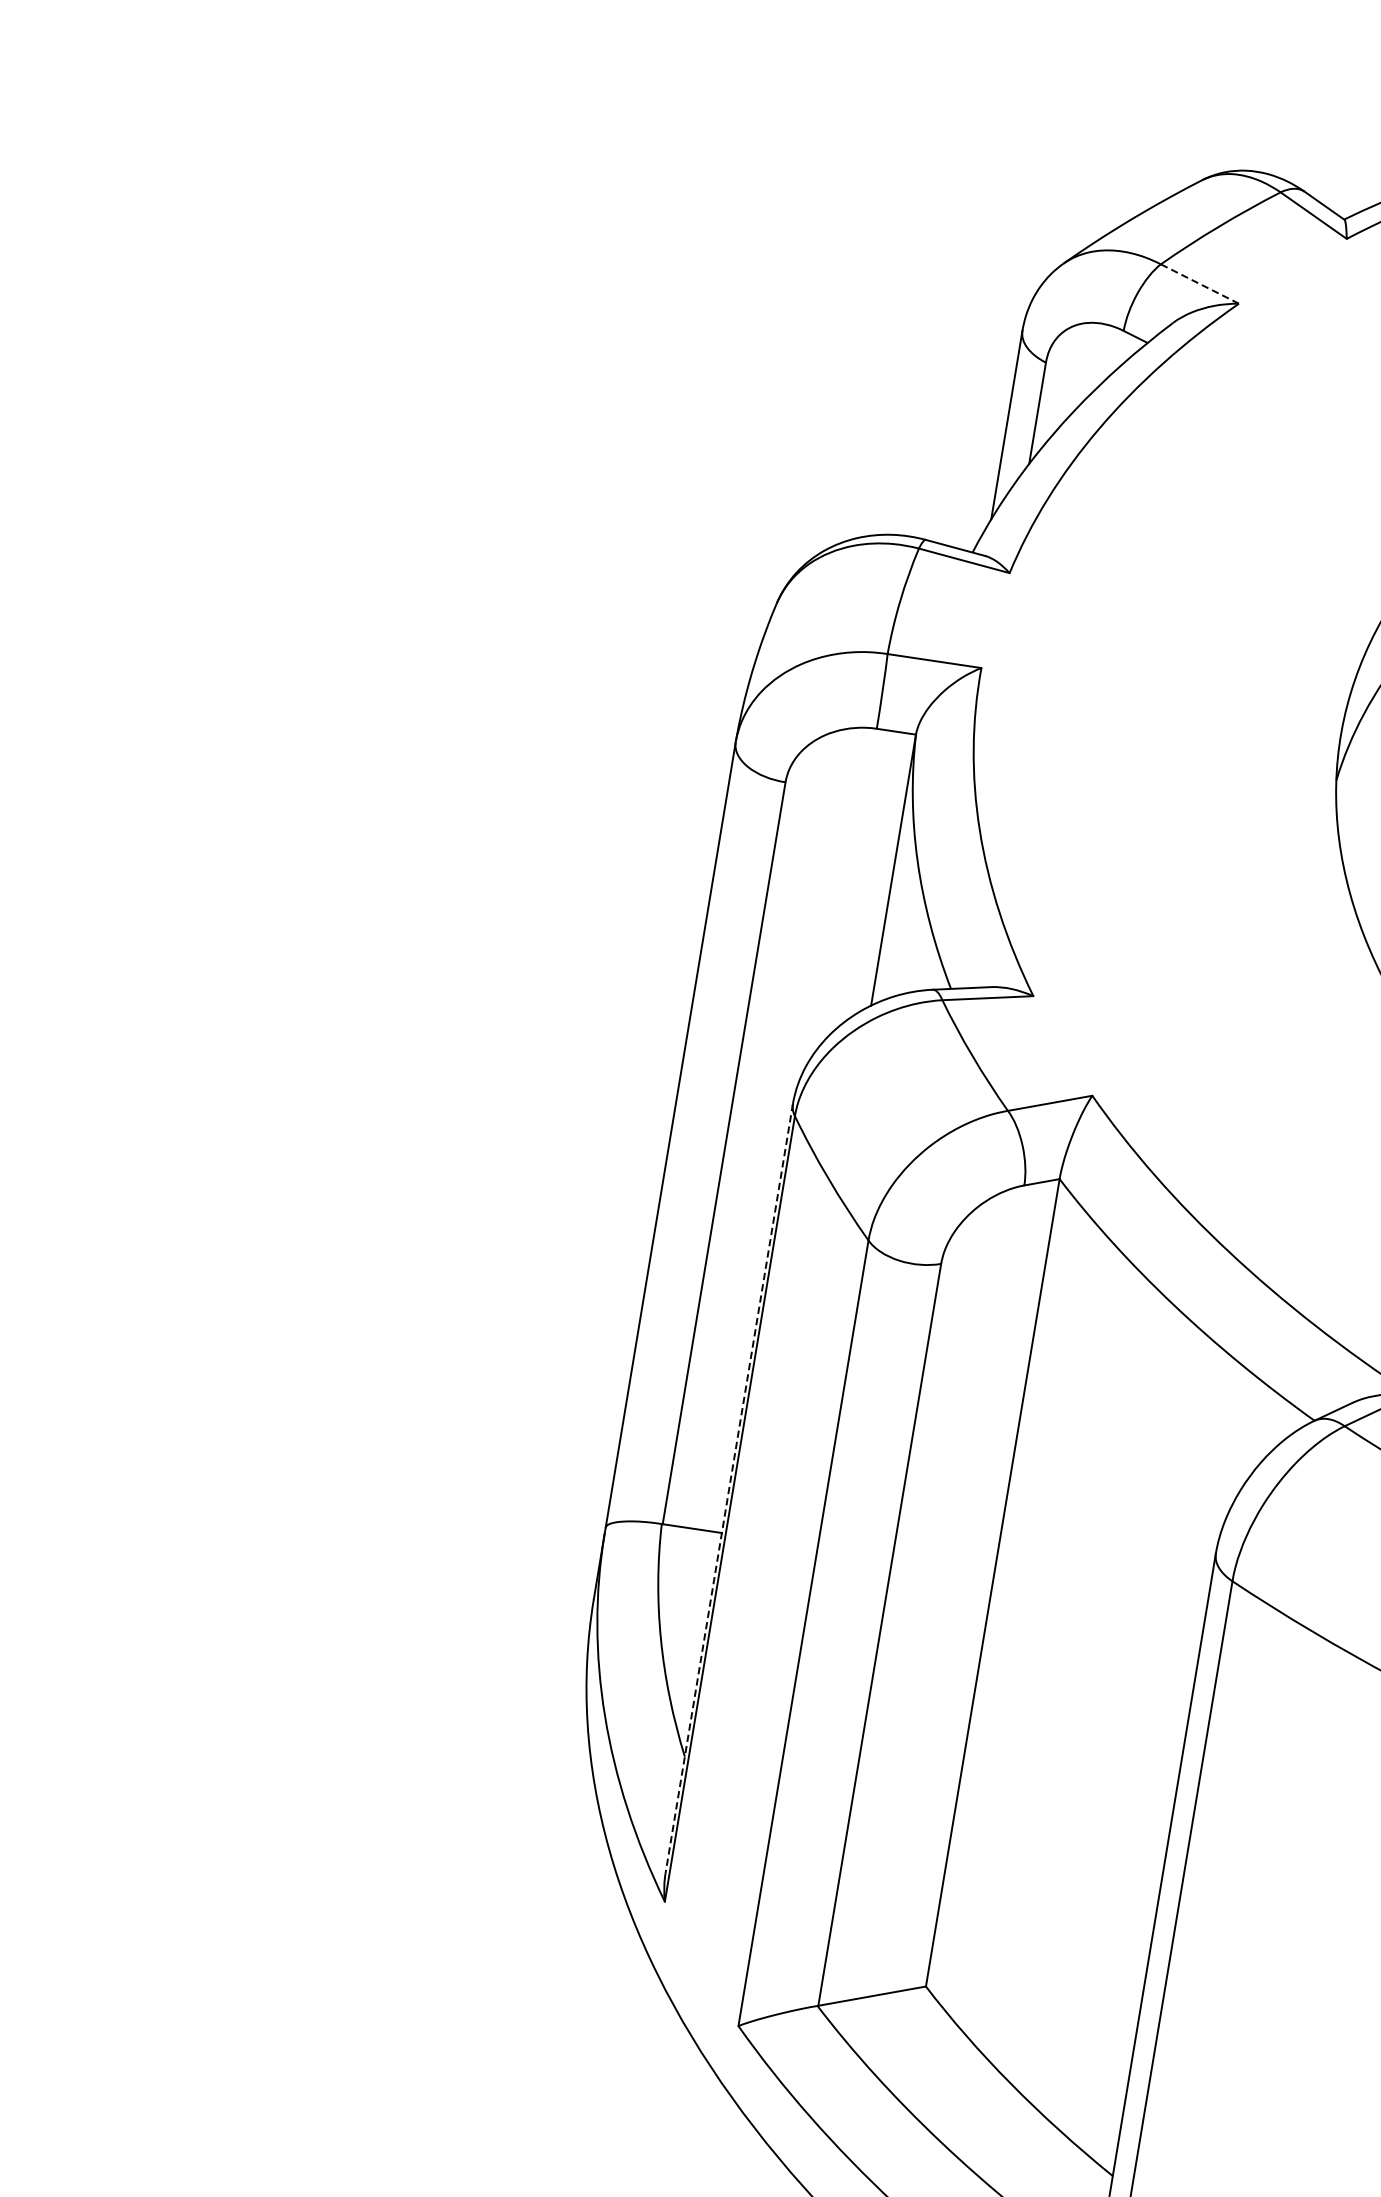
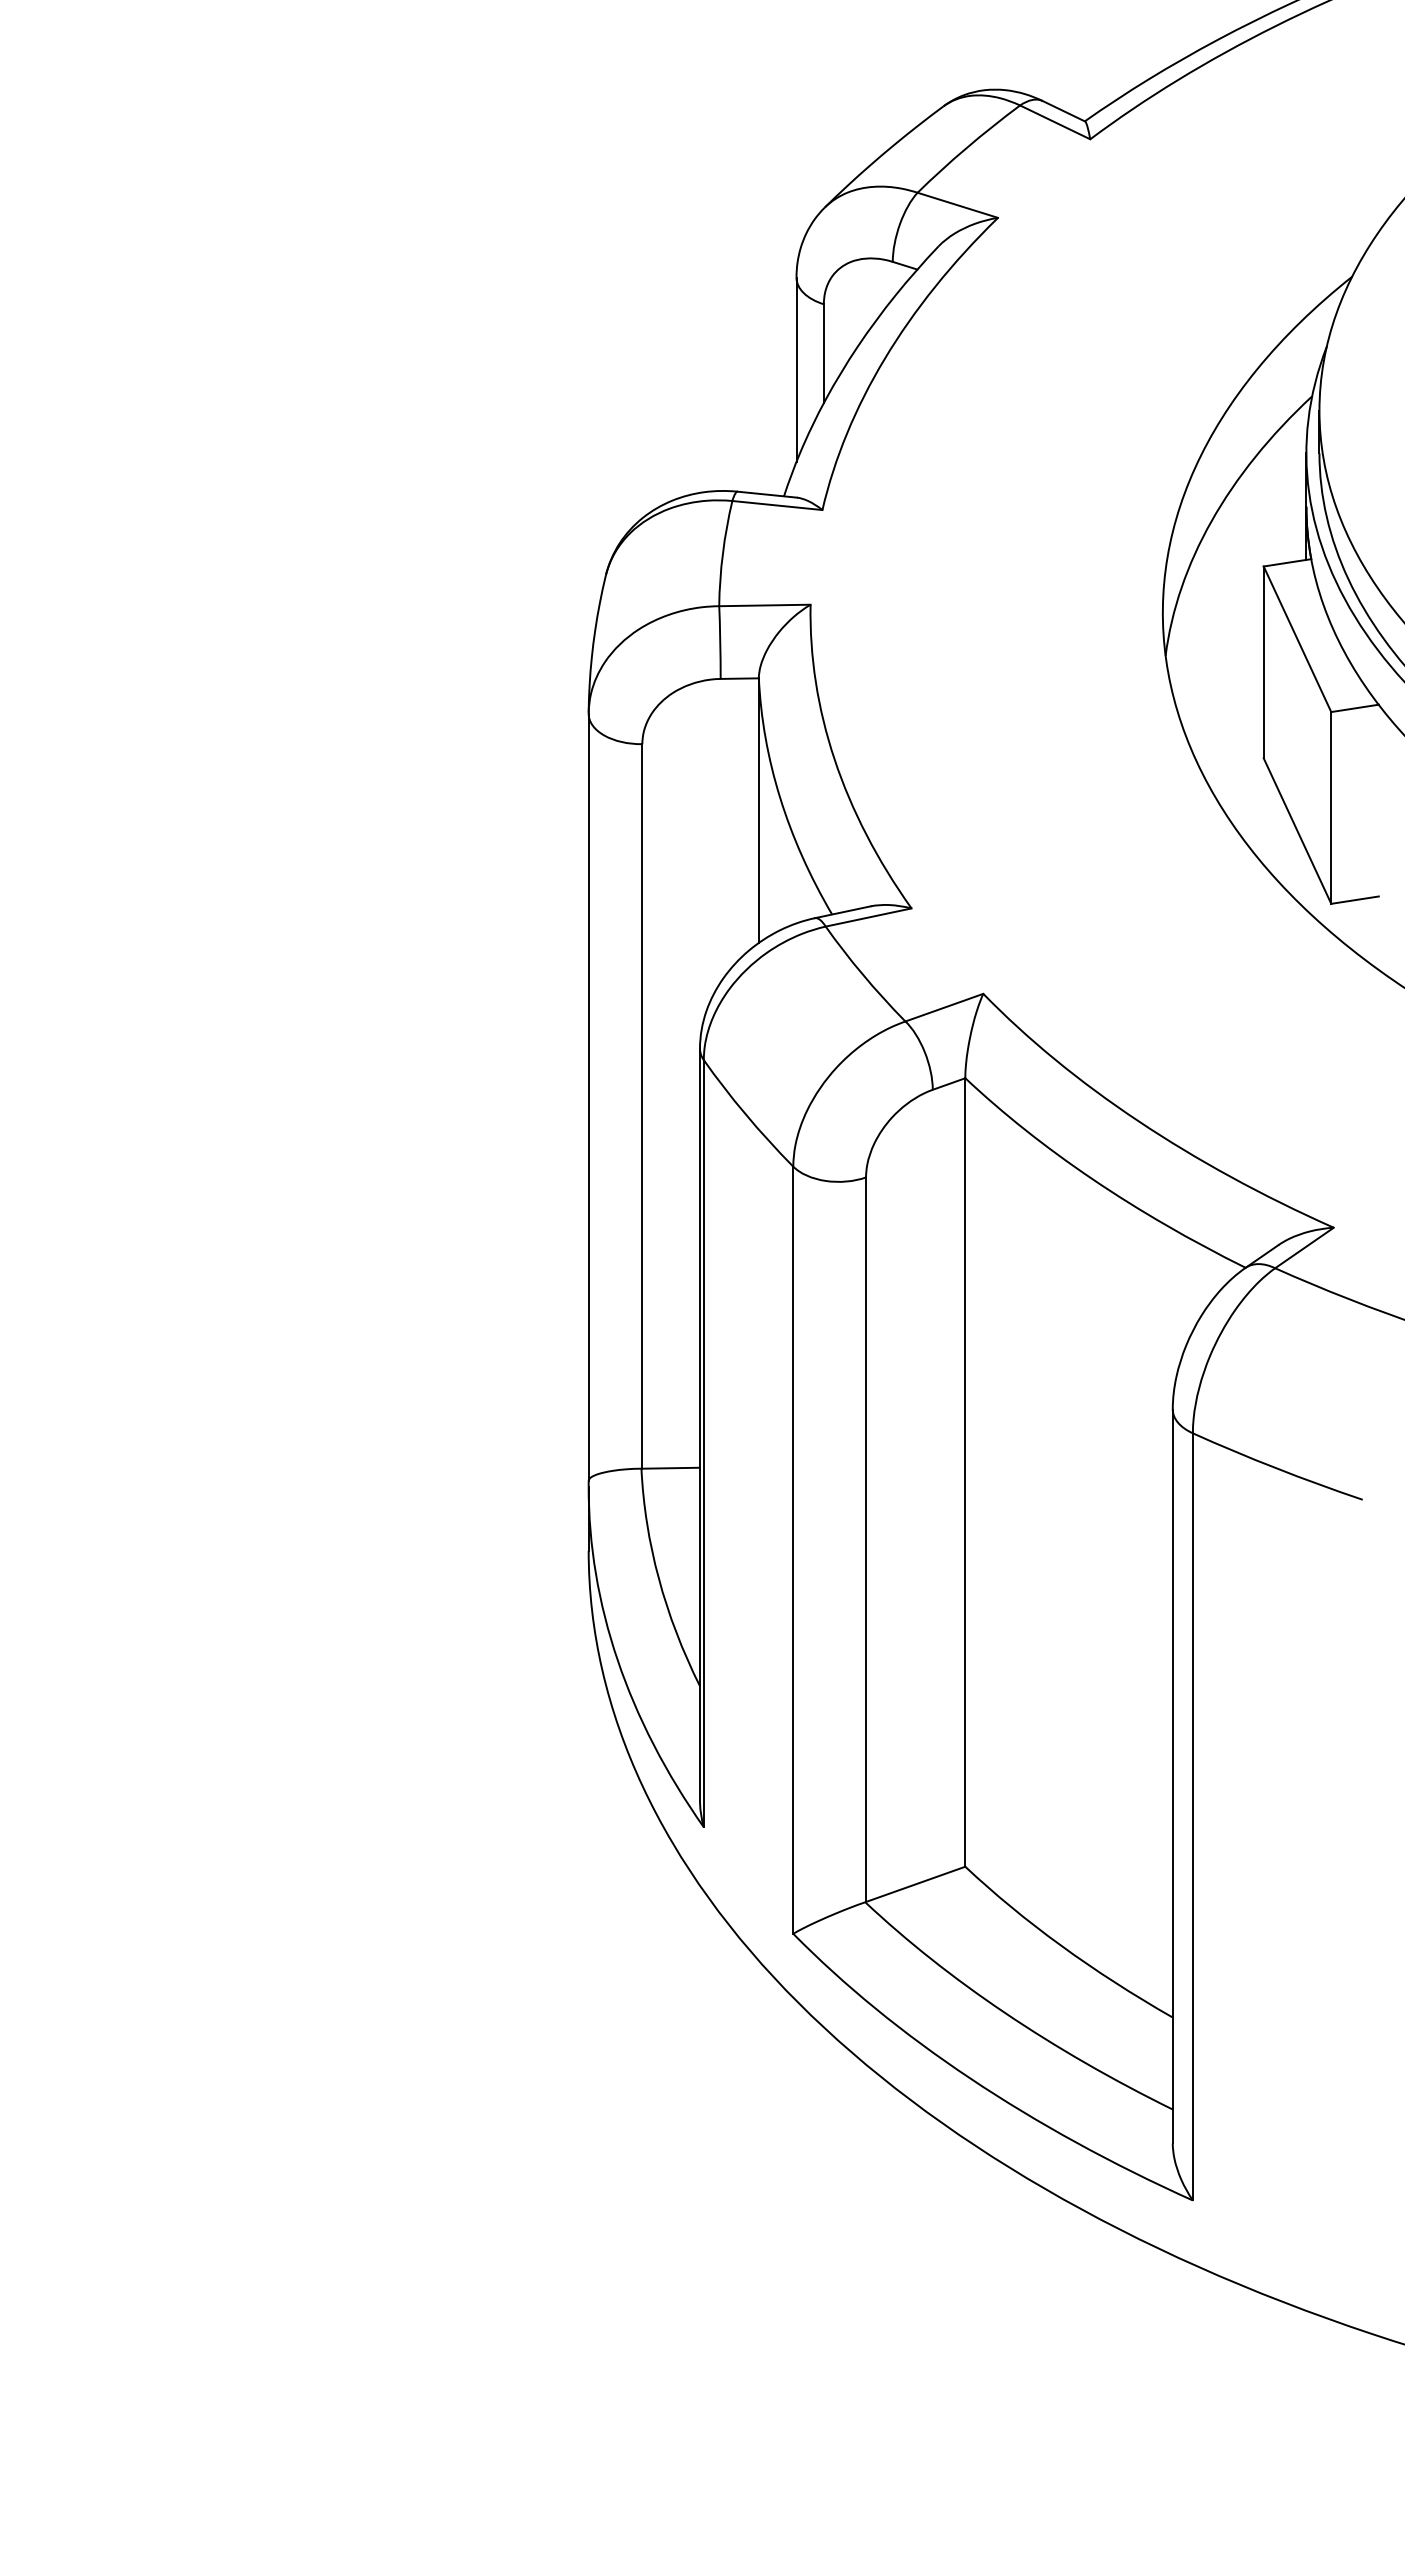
line: (1199, 284) -> (957, 205), dashed -> solid
line: (728, 1488) -> (699, 1424), dashed -> solid

